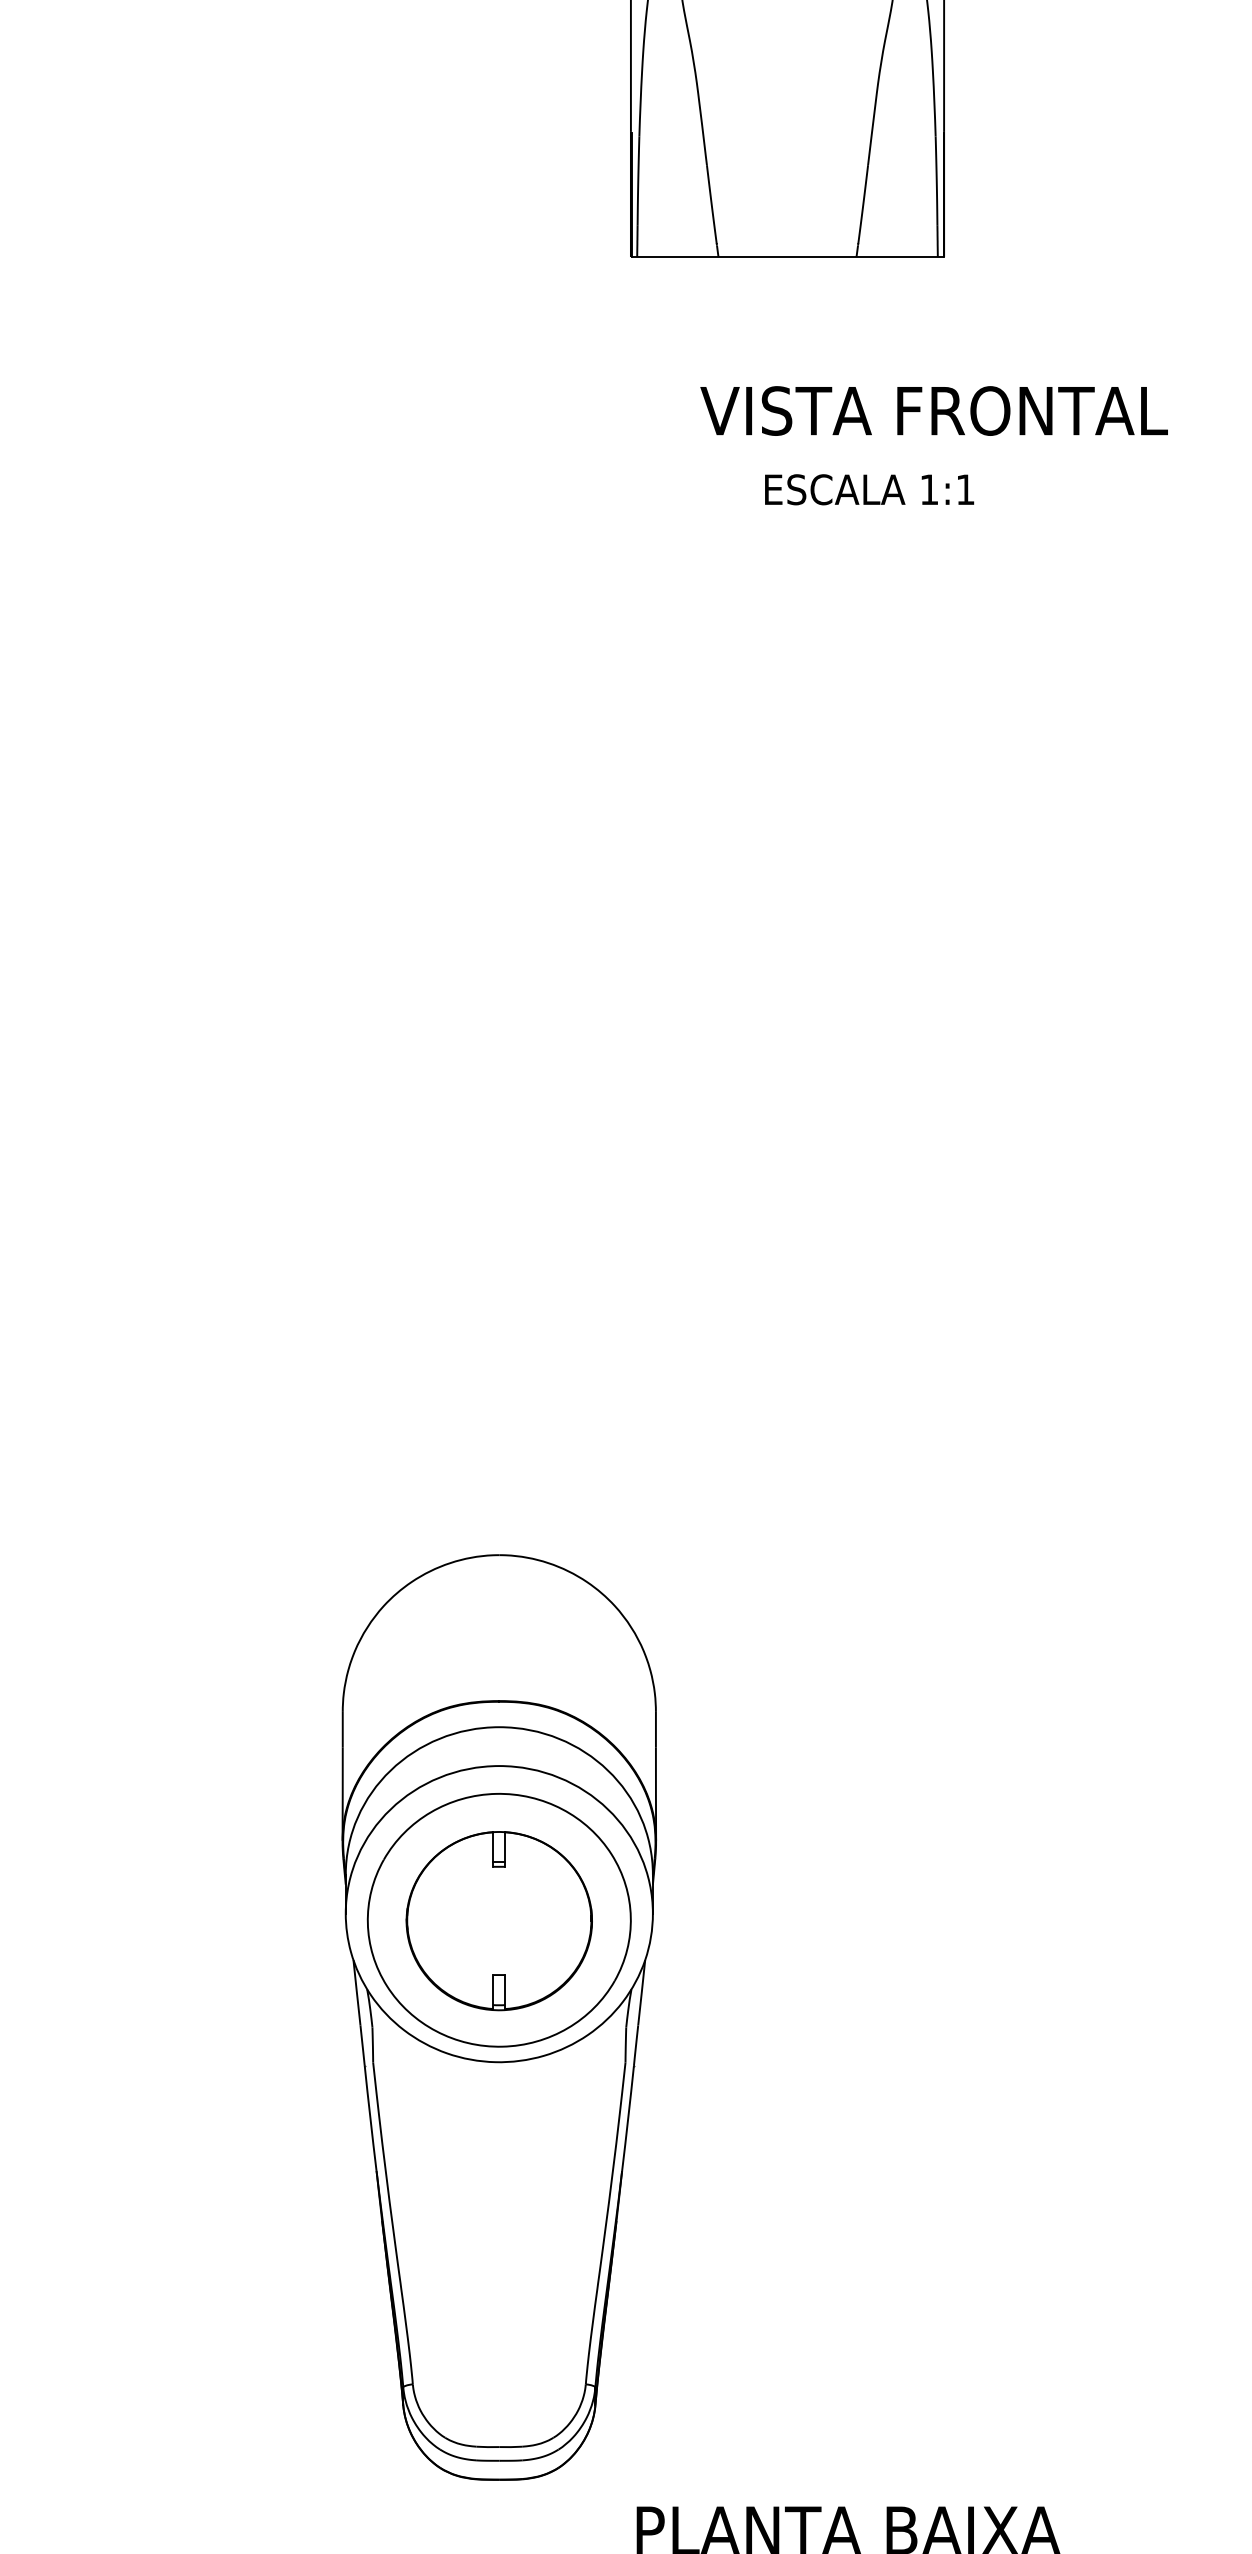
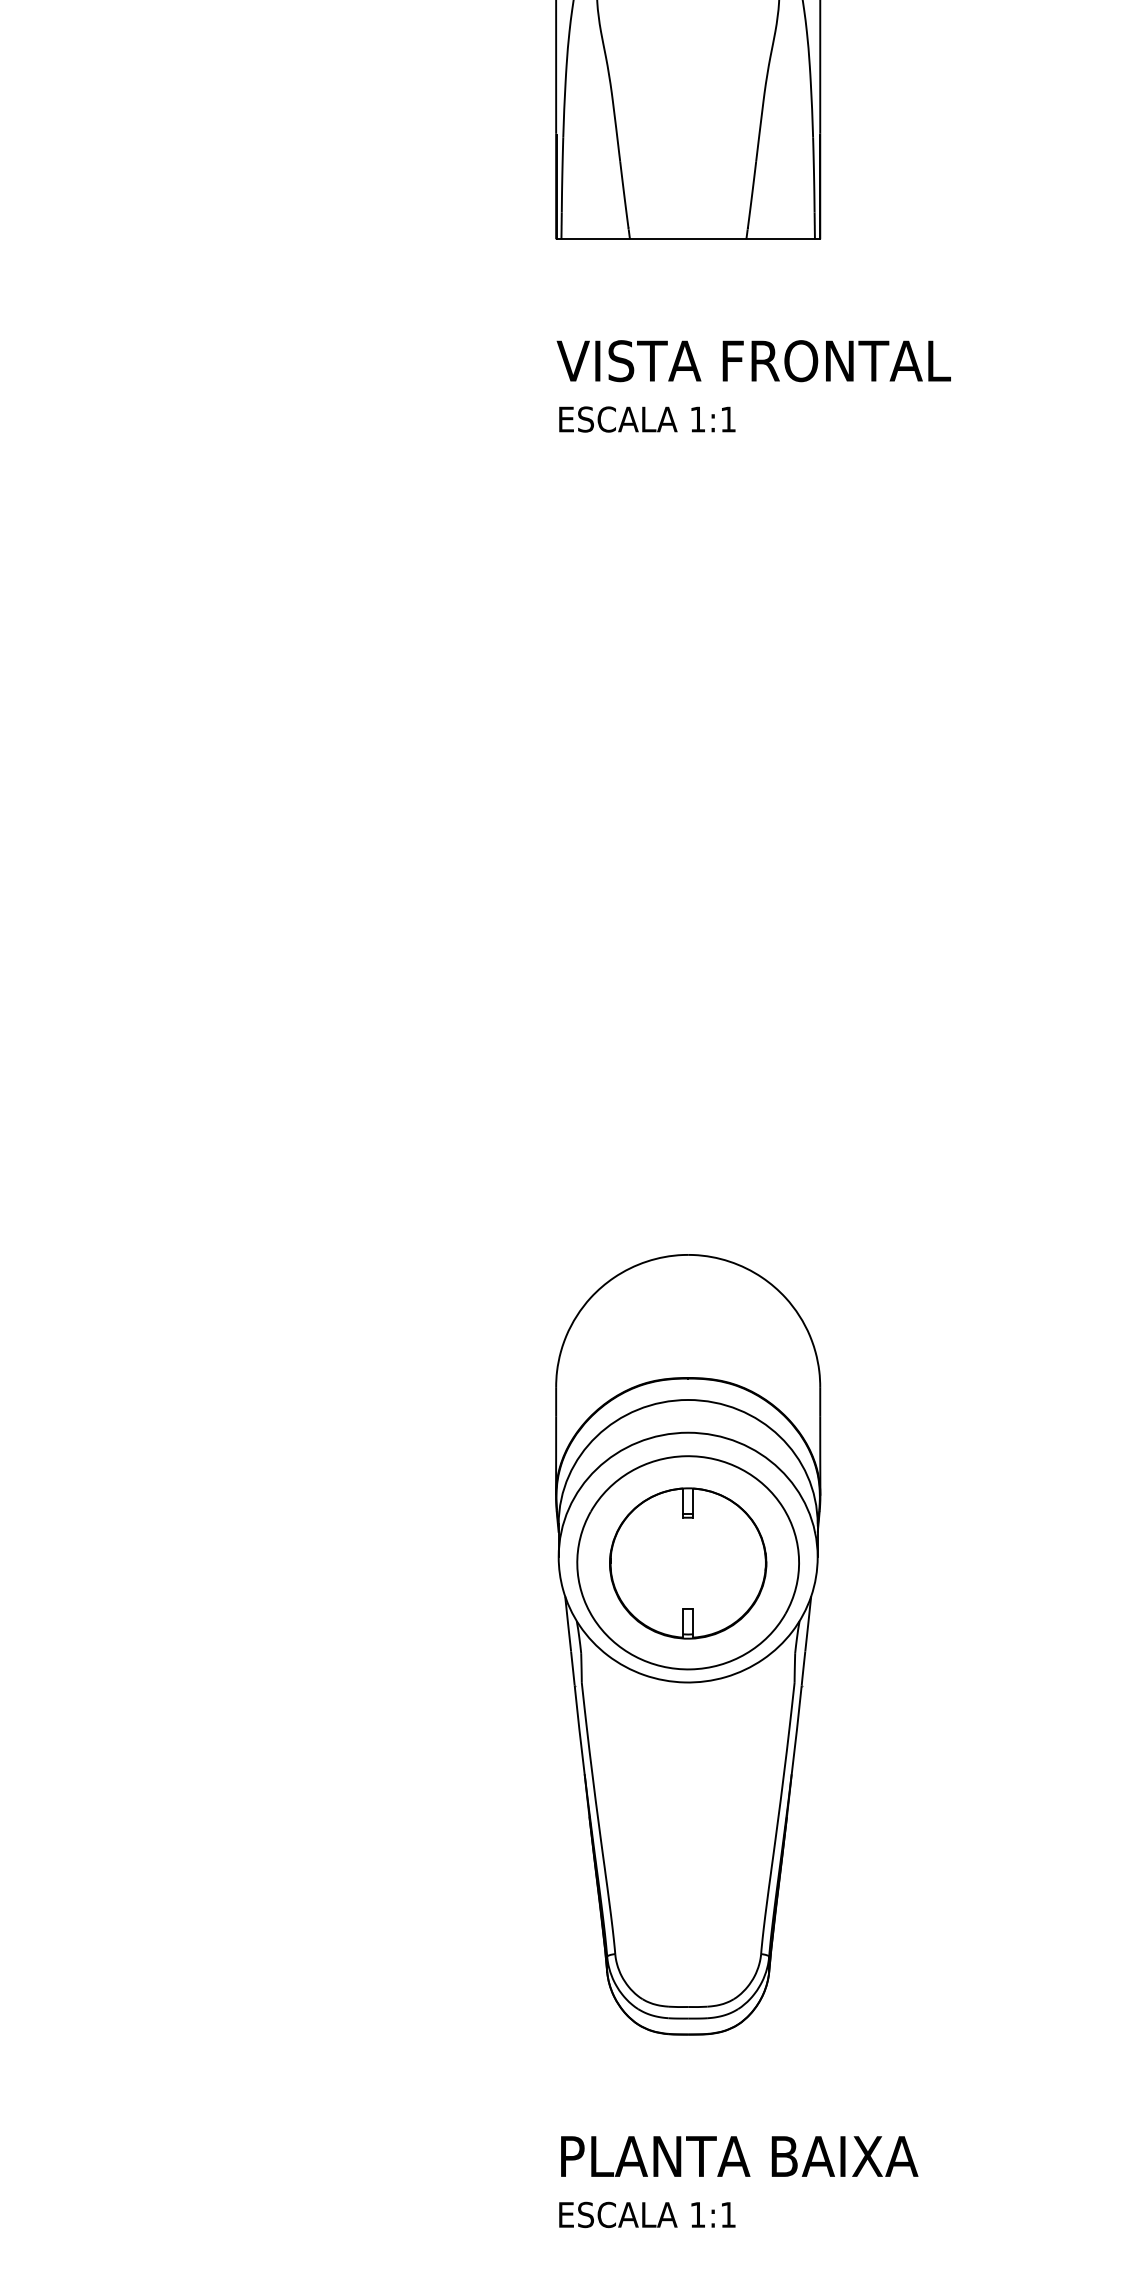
text: (933, 411) -> (753, 361), moved
text: (869, 489) -> (647, 419), moved
part: (499, 2017) -> (688, 1644), moved

